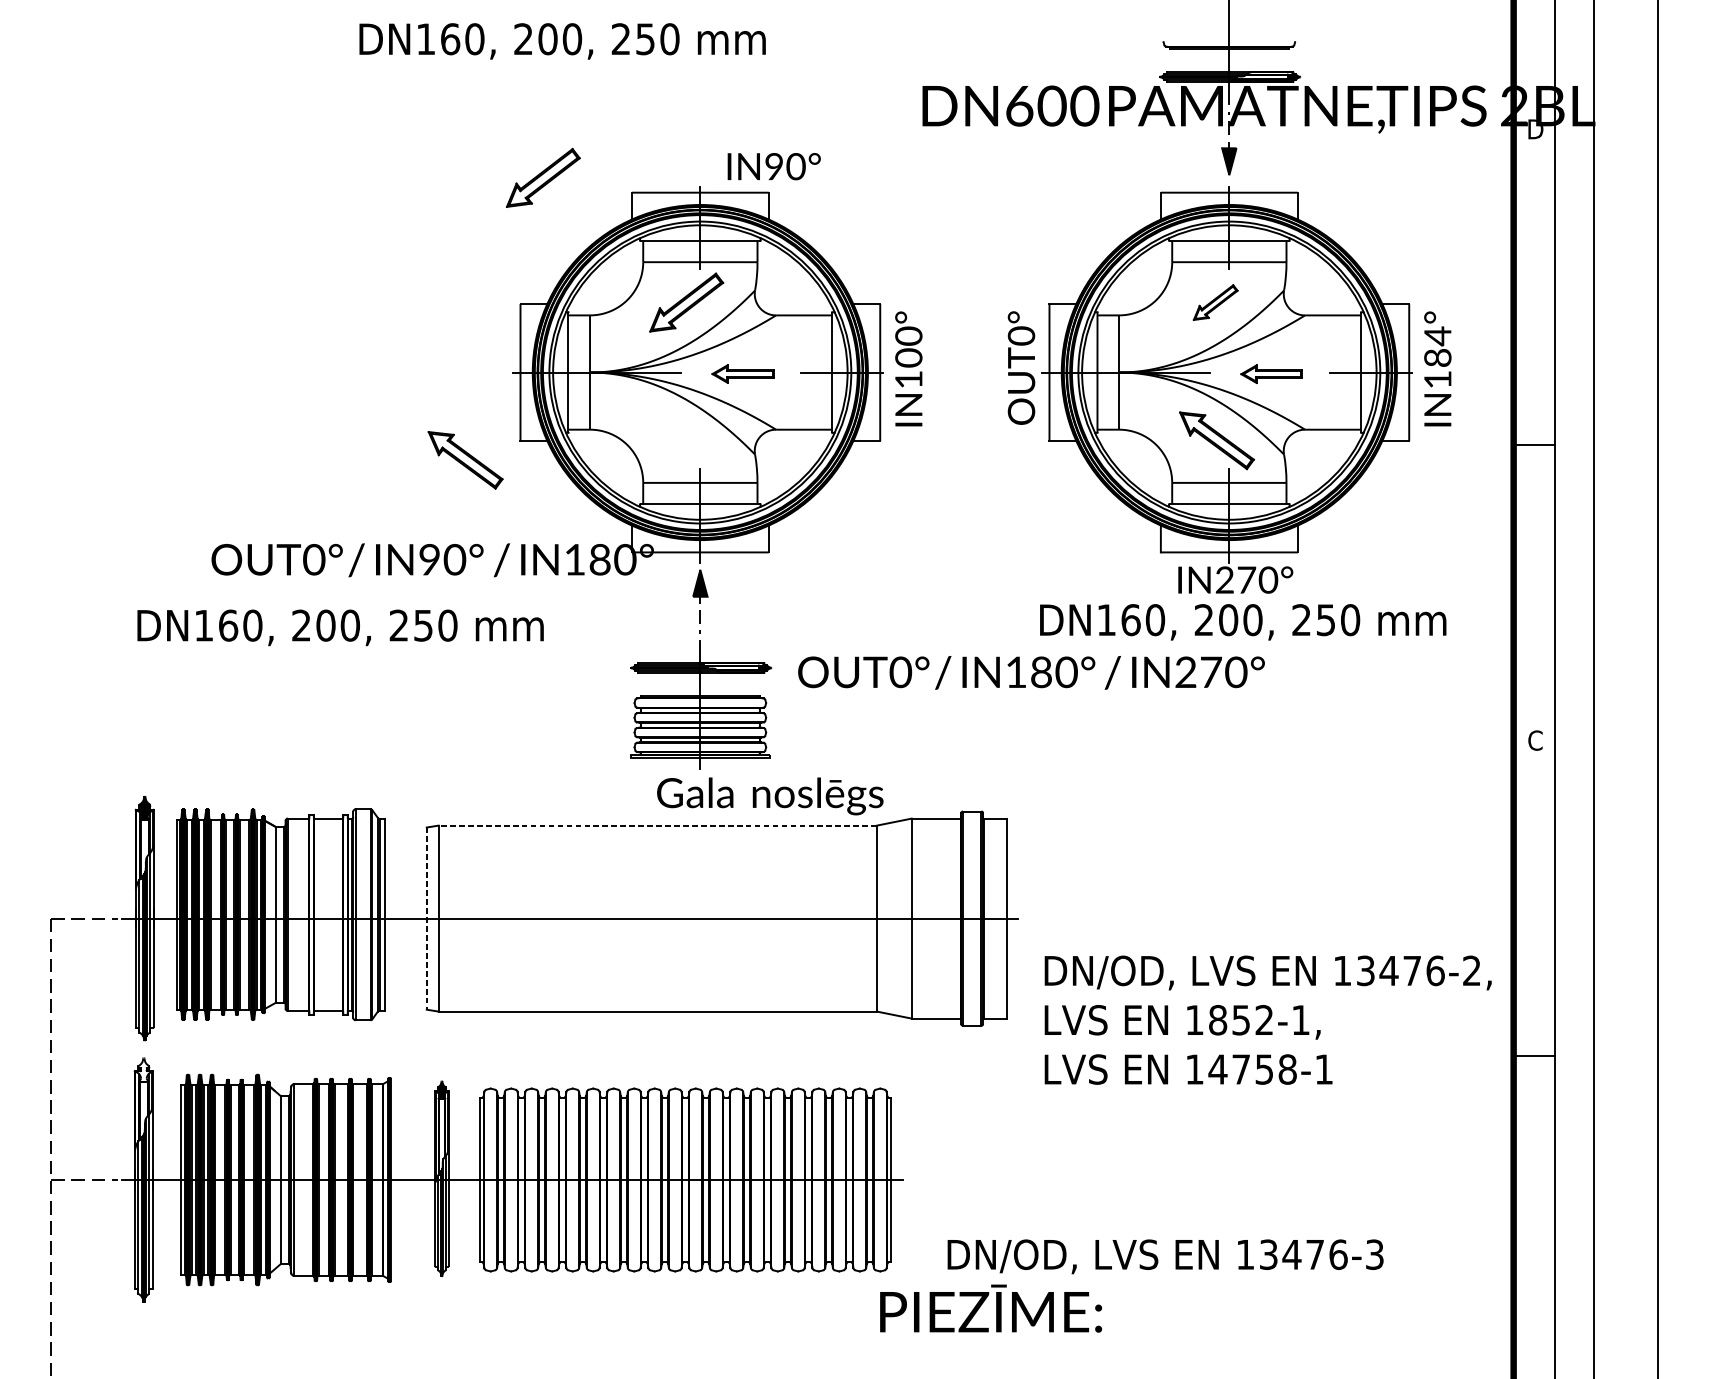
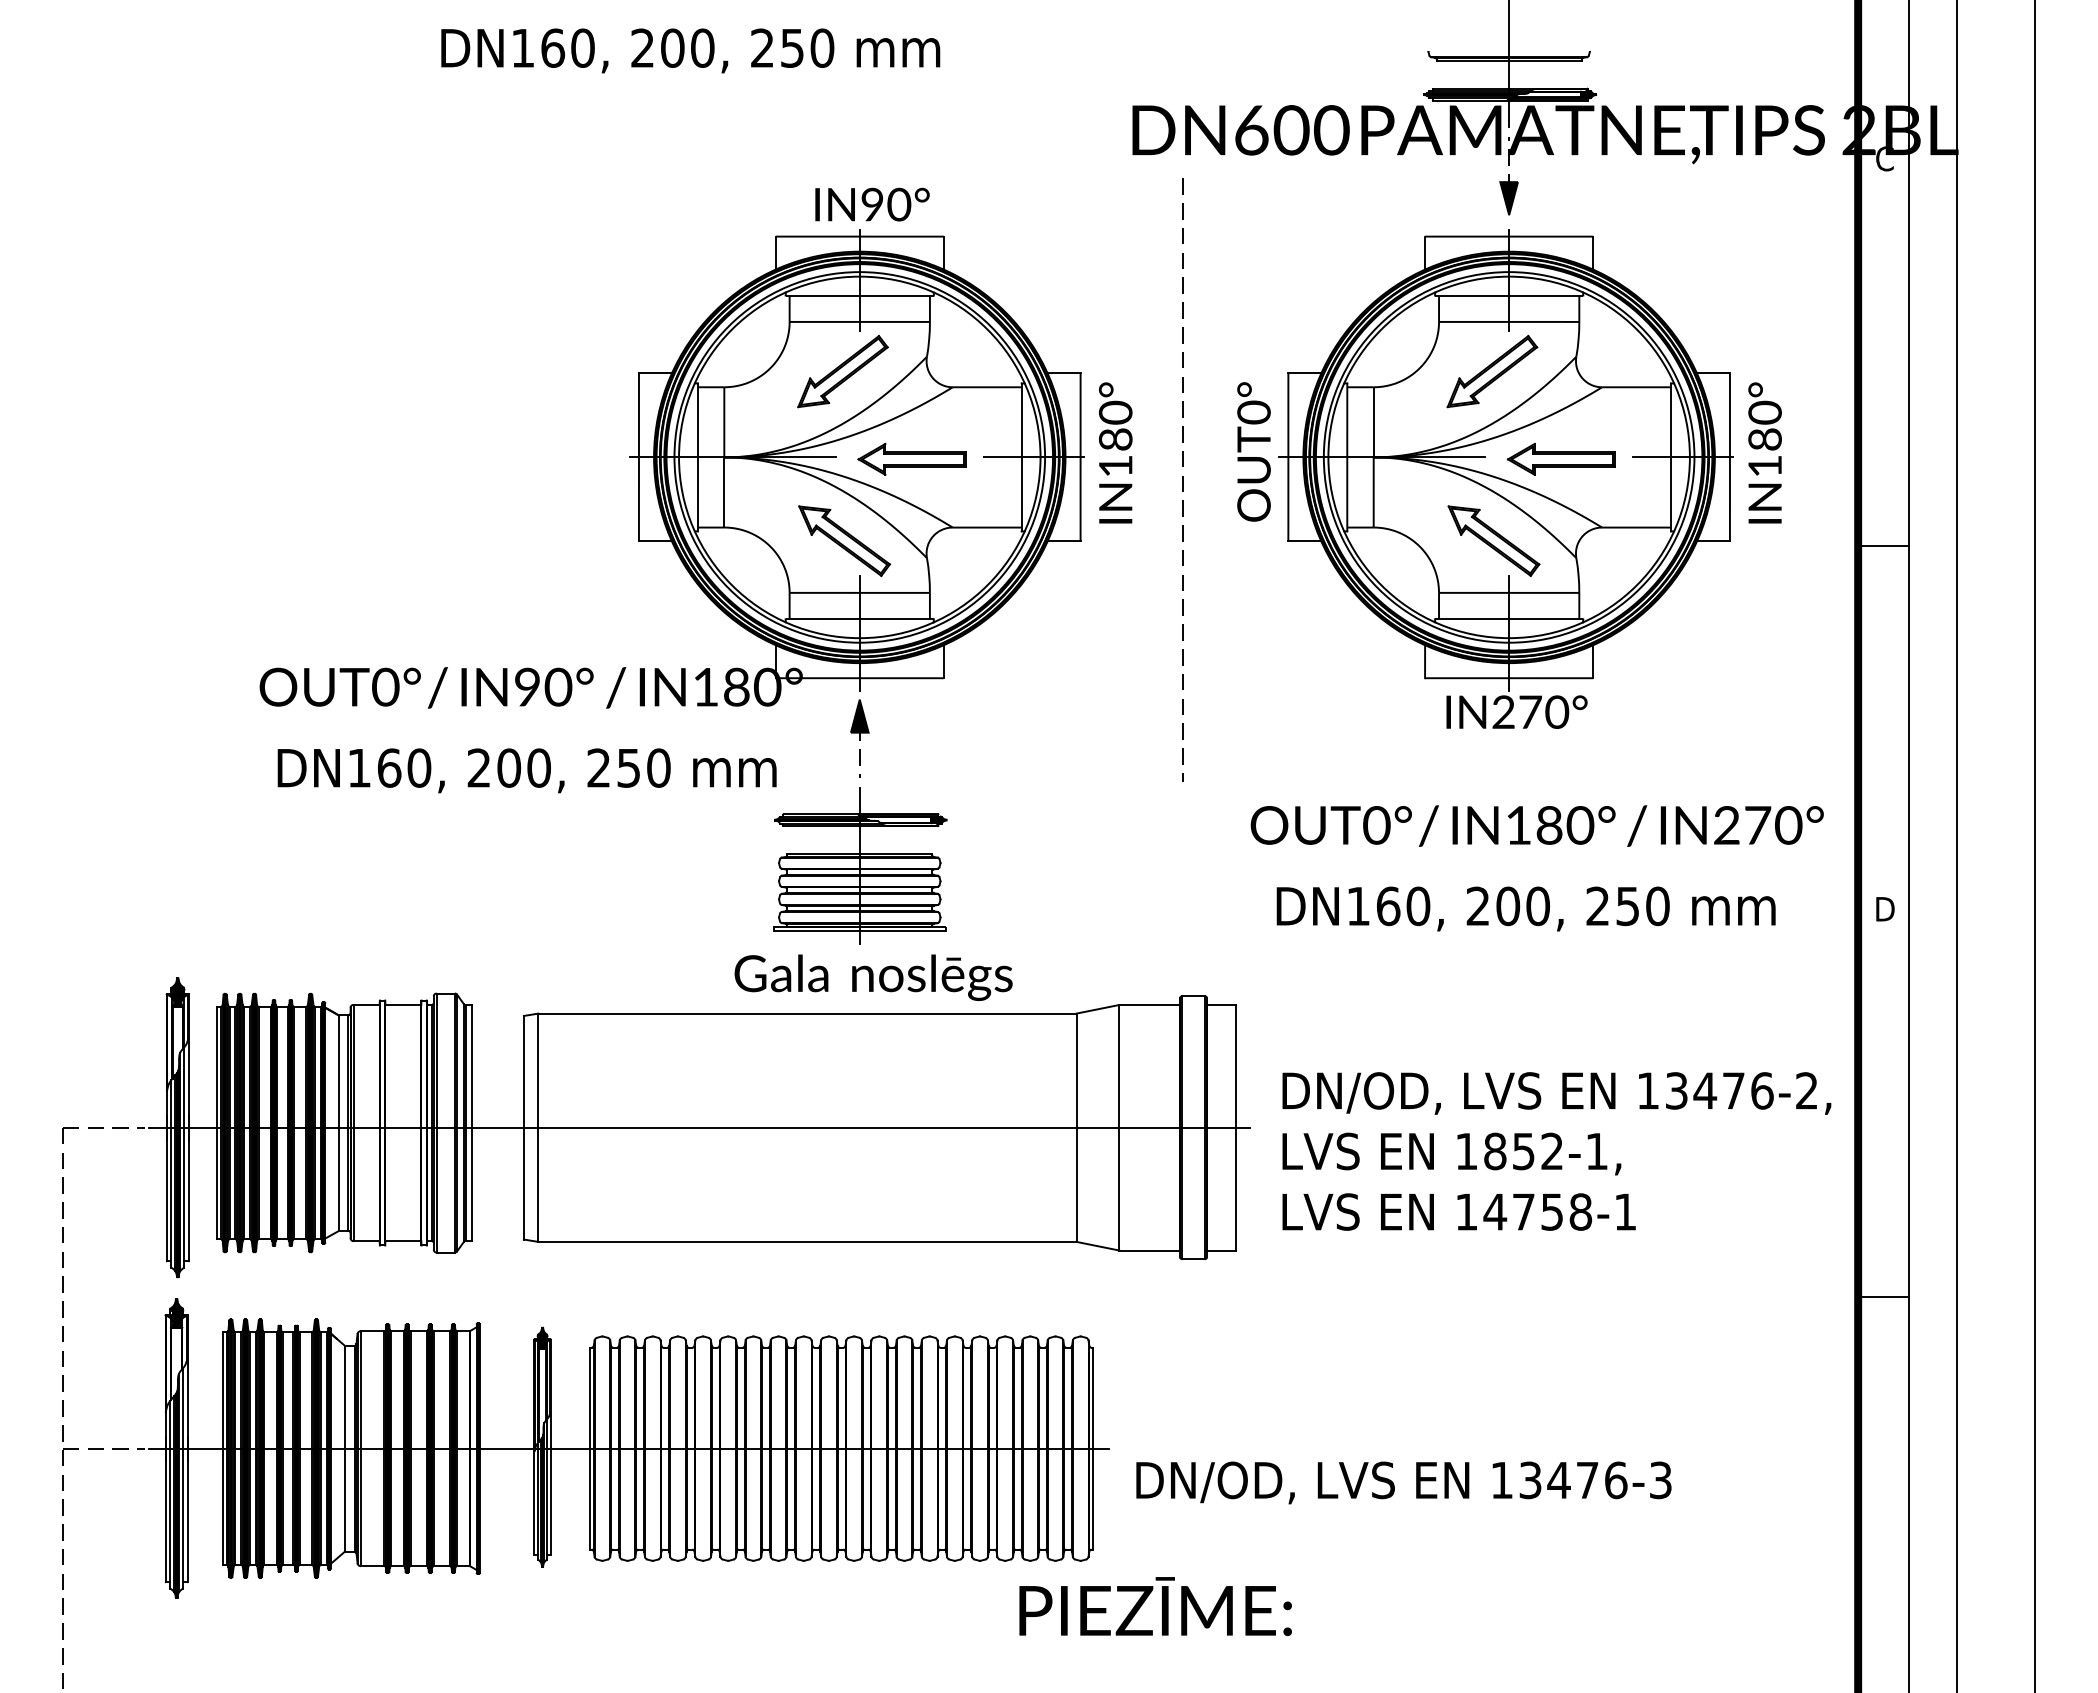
text: (1535, 129) -> (1885, 158), D -> C
text: (774, 166) -> (872, 204), moved
part: (542, 177) -> (666, 218), removed
part: (1215, 302) -> (1492, 371), size x1.67
text: (1437, 335) -> (1764, 412), IN184° -> IN180°
text: (909, 357) -> (1116, 439), IN100° -> IN180°
part: (742, 373) -> (911, 458), size x1.43
part: (1271, 374) -> (1560, 459), size x1.43
line: (963, 390) -> (1182, 479), added
part: (465, 459) -> (844, 540), moved
text: (1242, 621) -> (1525, 908), moved
text: (340, 627) -> (526, 770), moved
text: (1030, 672) -> (1536, 825), moved
text: (1535, 740) -> (1885, 908), C -> D
text: (770, 796) -> (873, 977), moved
line: (657, 825) -> (807, 1013), dashed -> solid
line: (426, 918) -> (523, 1127), dashed -> solid
text: (1267, 1020) -> (1556, 1151), moved
hatch: (143, 1069) -> (176, 1313), added
text: (1165, 1256) -> (1403, 1482), moved
text: (990, 1308) -> (1155, 1606), moved

